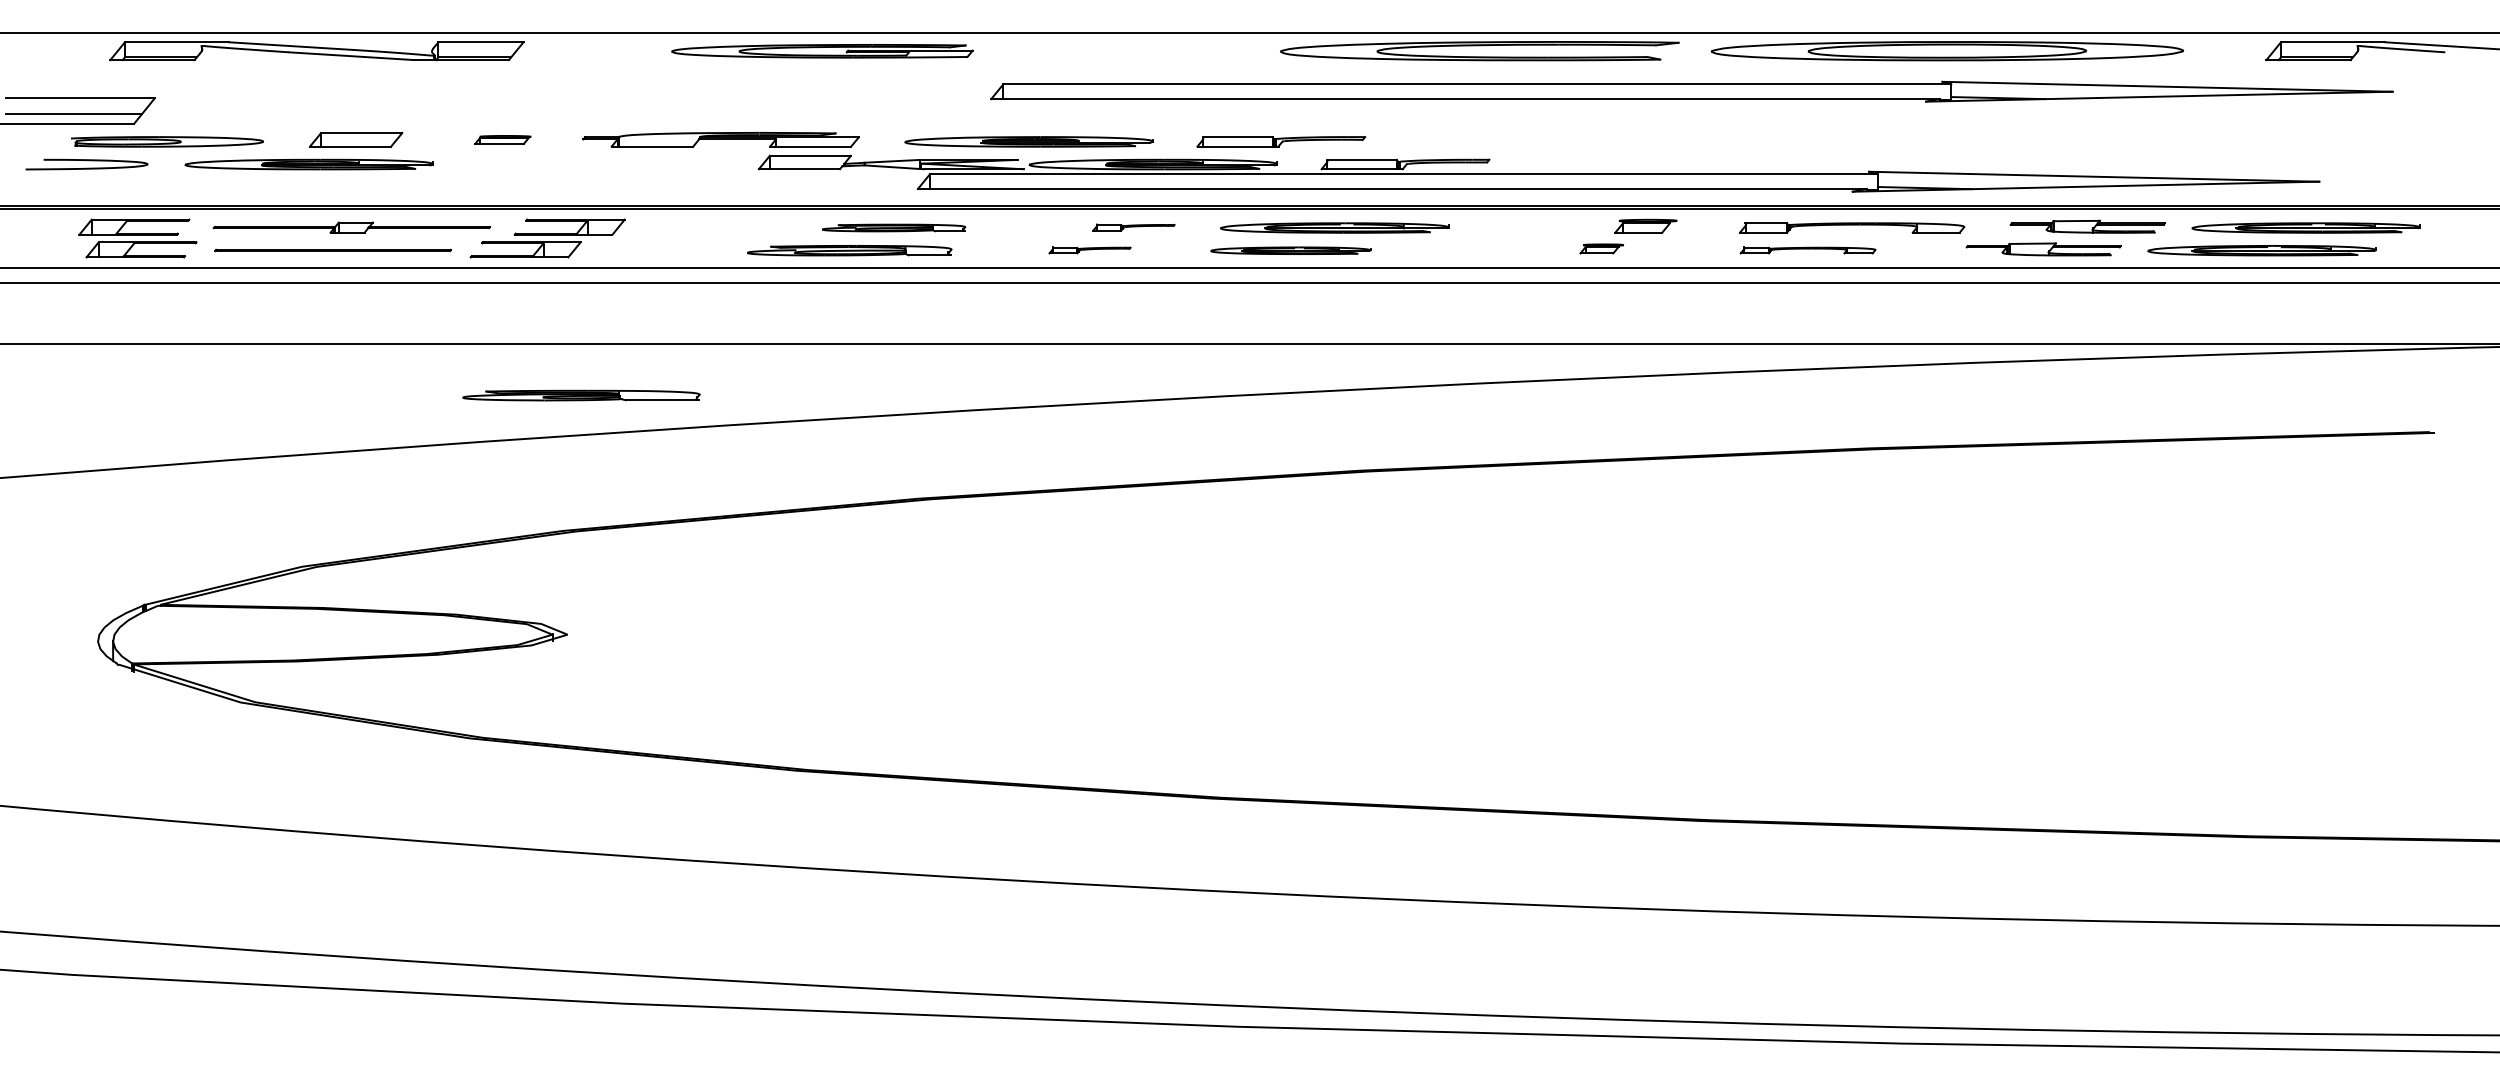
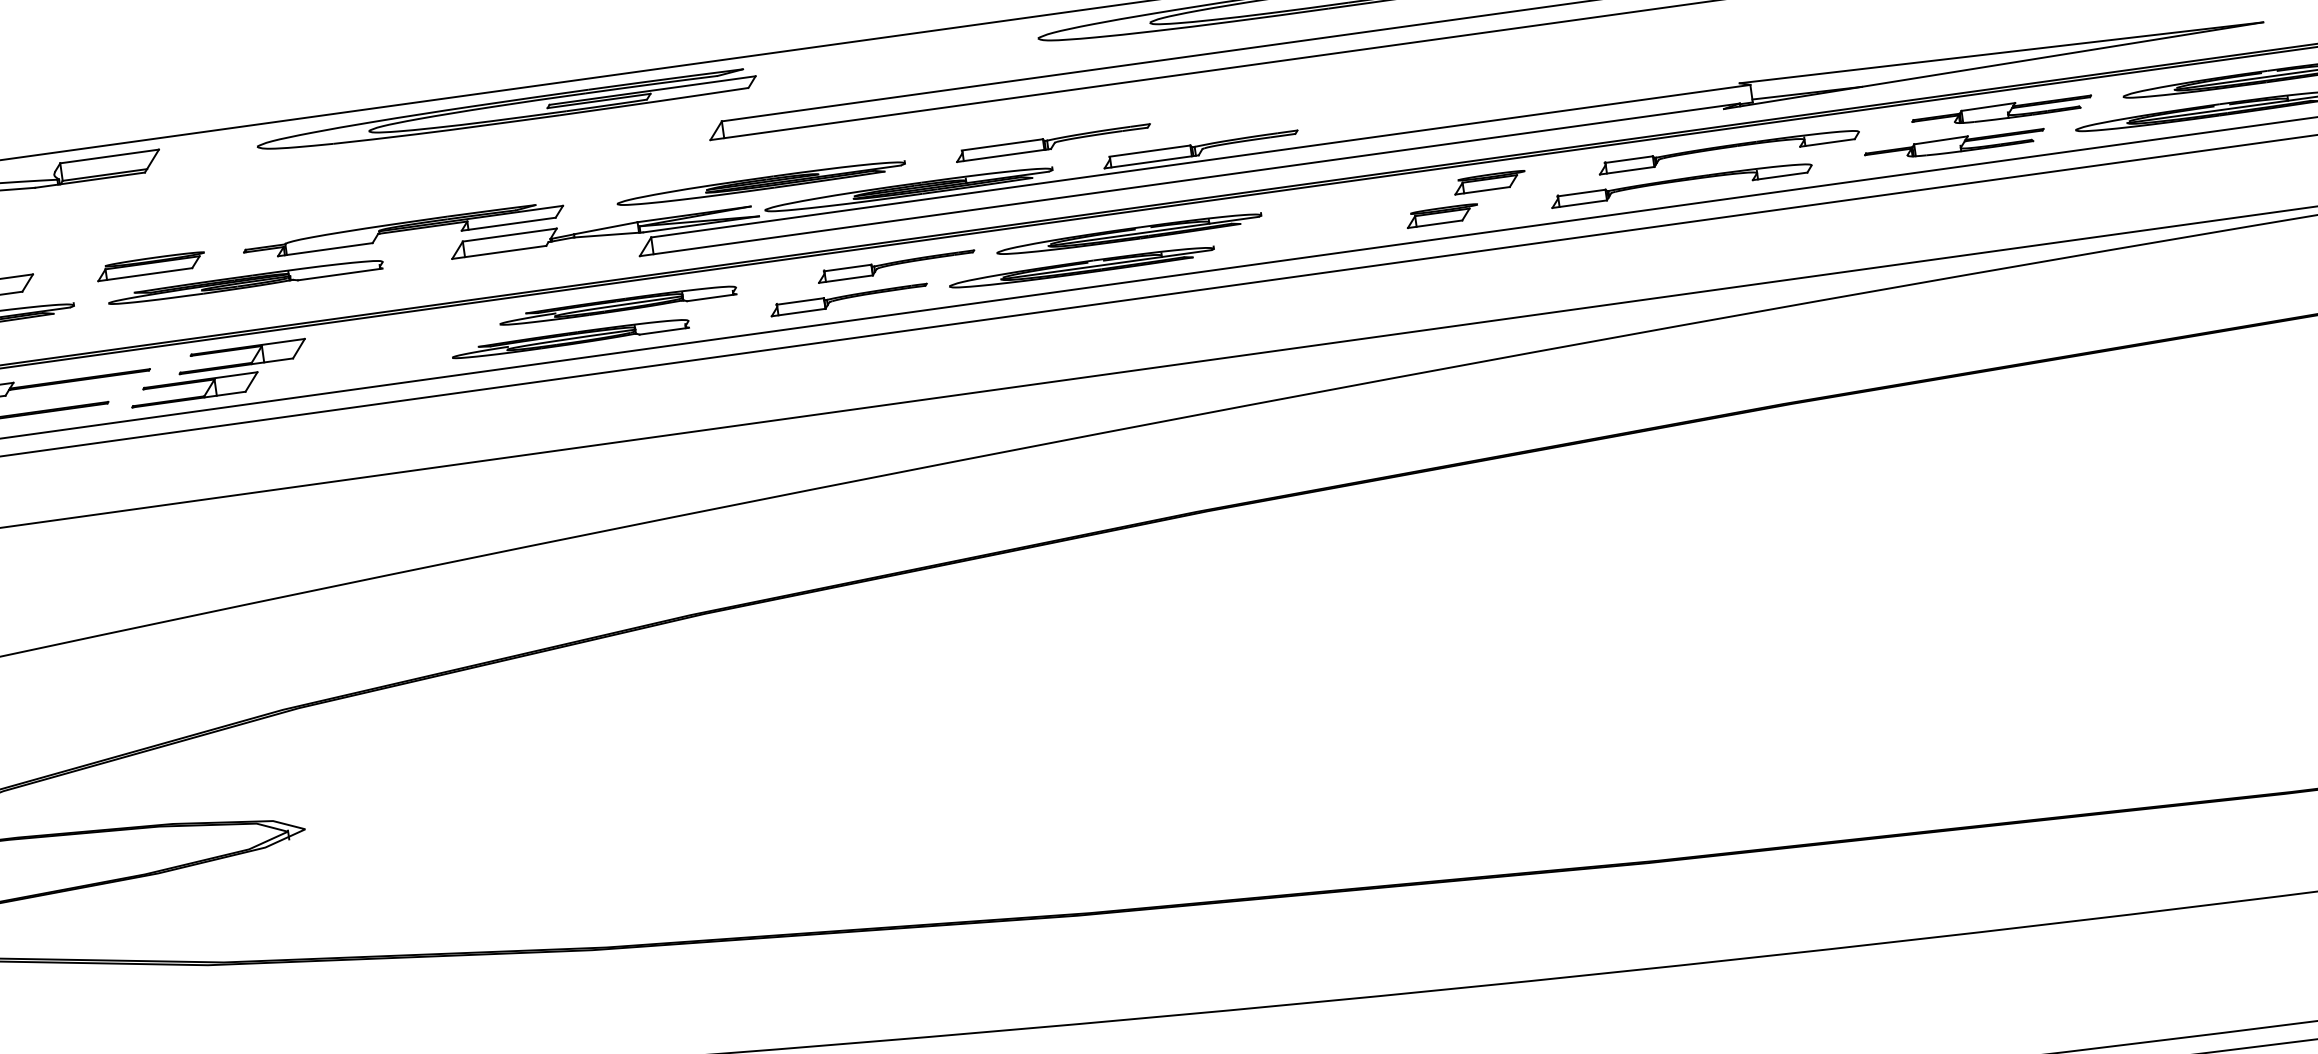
part: (822, 51) -> (507, 112), size x1.43
part: (502, 139) -> (150, 265), size x1.67
part: (893, 227) -> (617, 304), size x1.43
part: (1133, 227) -> (895, 266), size x1.67
part: (1601, 248) -> (1441, 215), size x1.43
part: (1089, 250) -> (848, 299), size x1.67
part: (1290, 250) -> (1081, 267), size x1.43
part: (1807, 250) -> (1680, 184), size x1.67
part: (581, 395) -> (245, 281), moved

